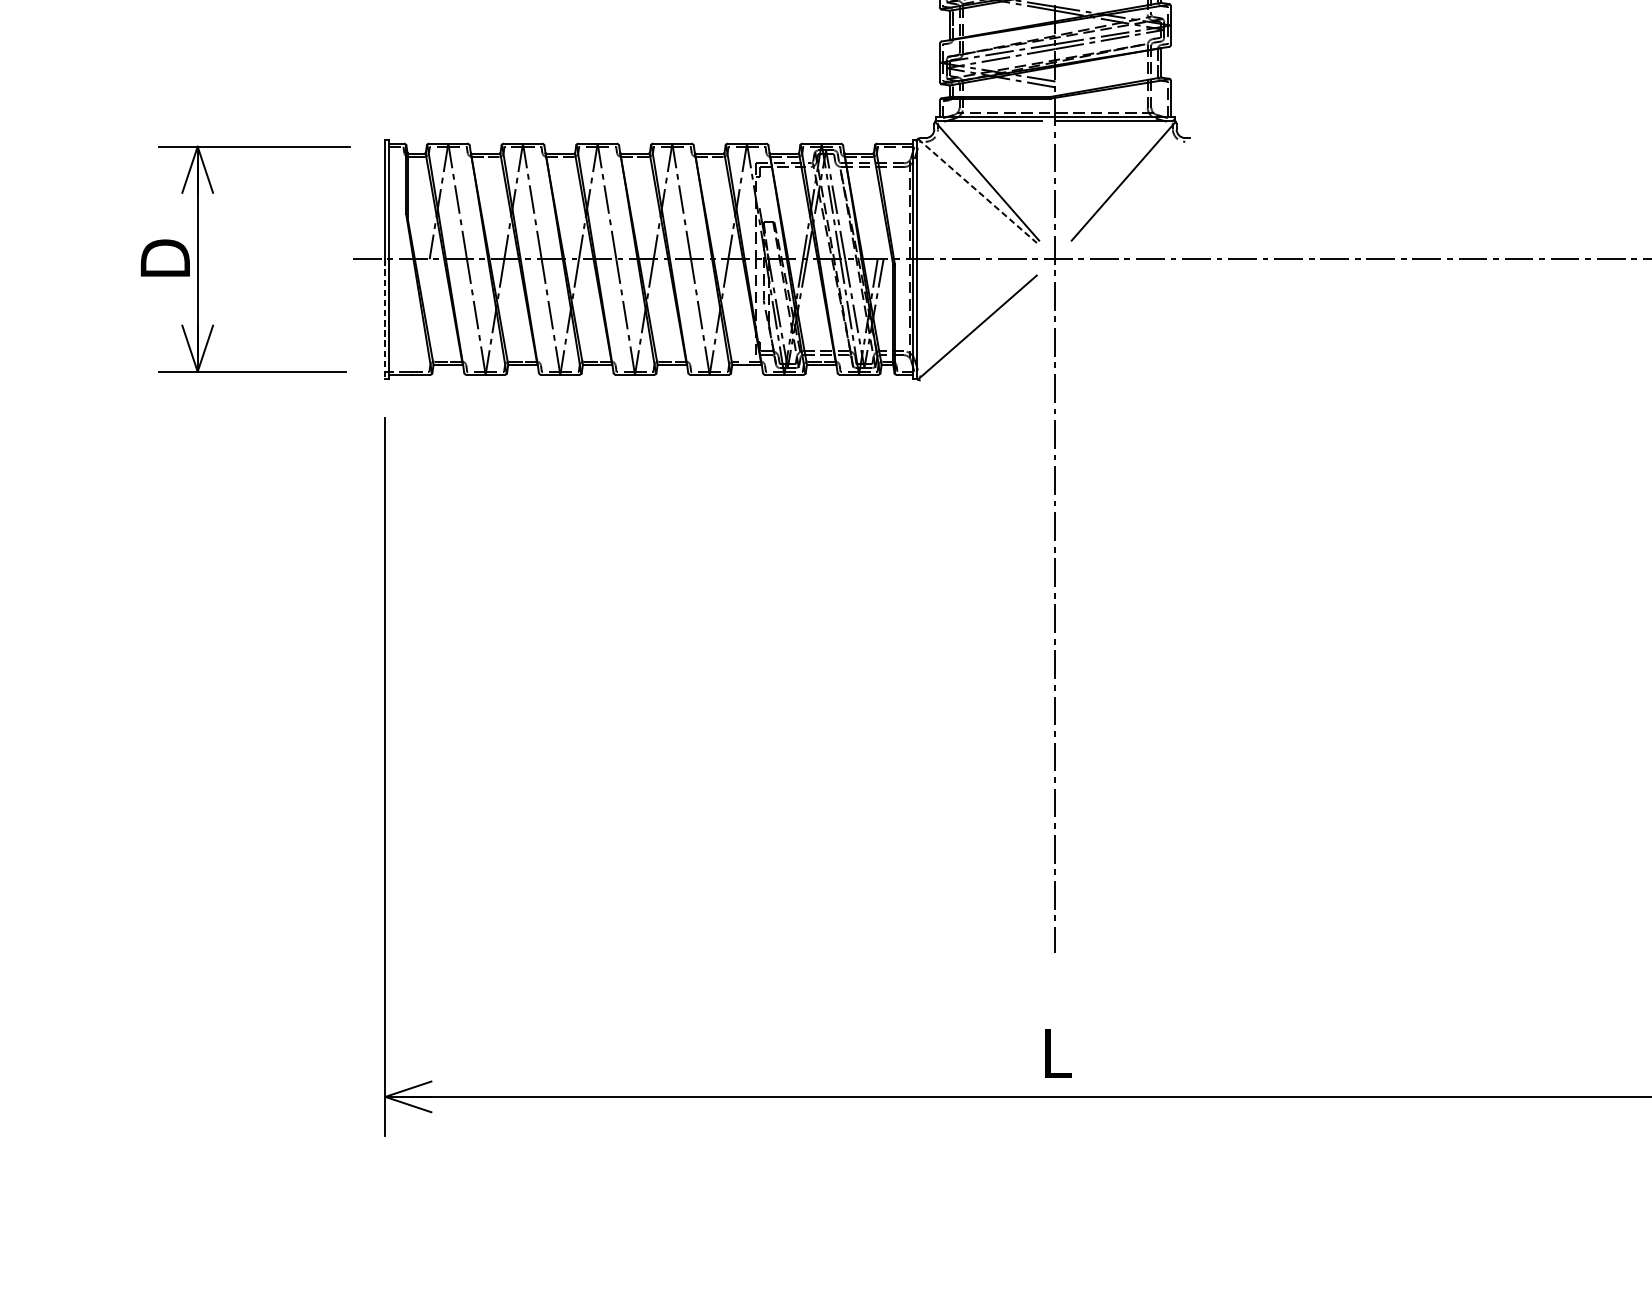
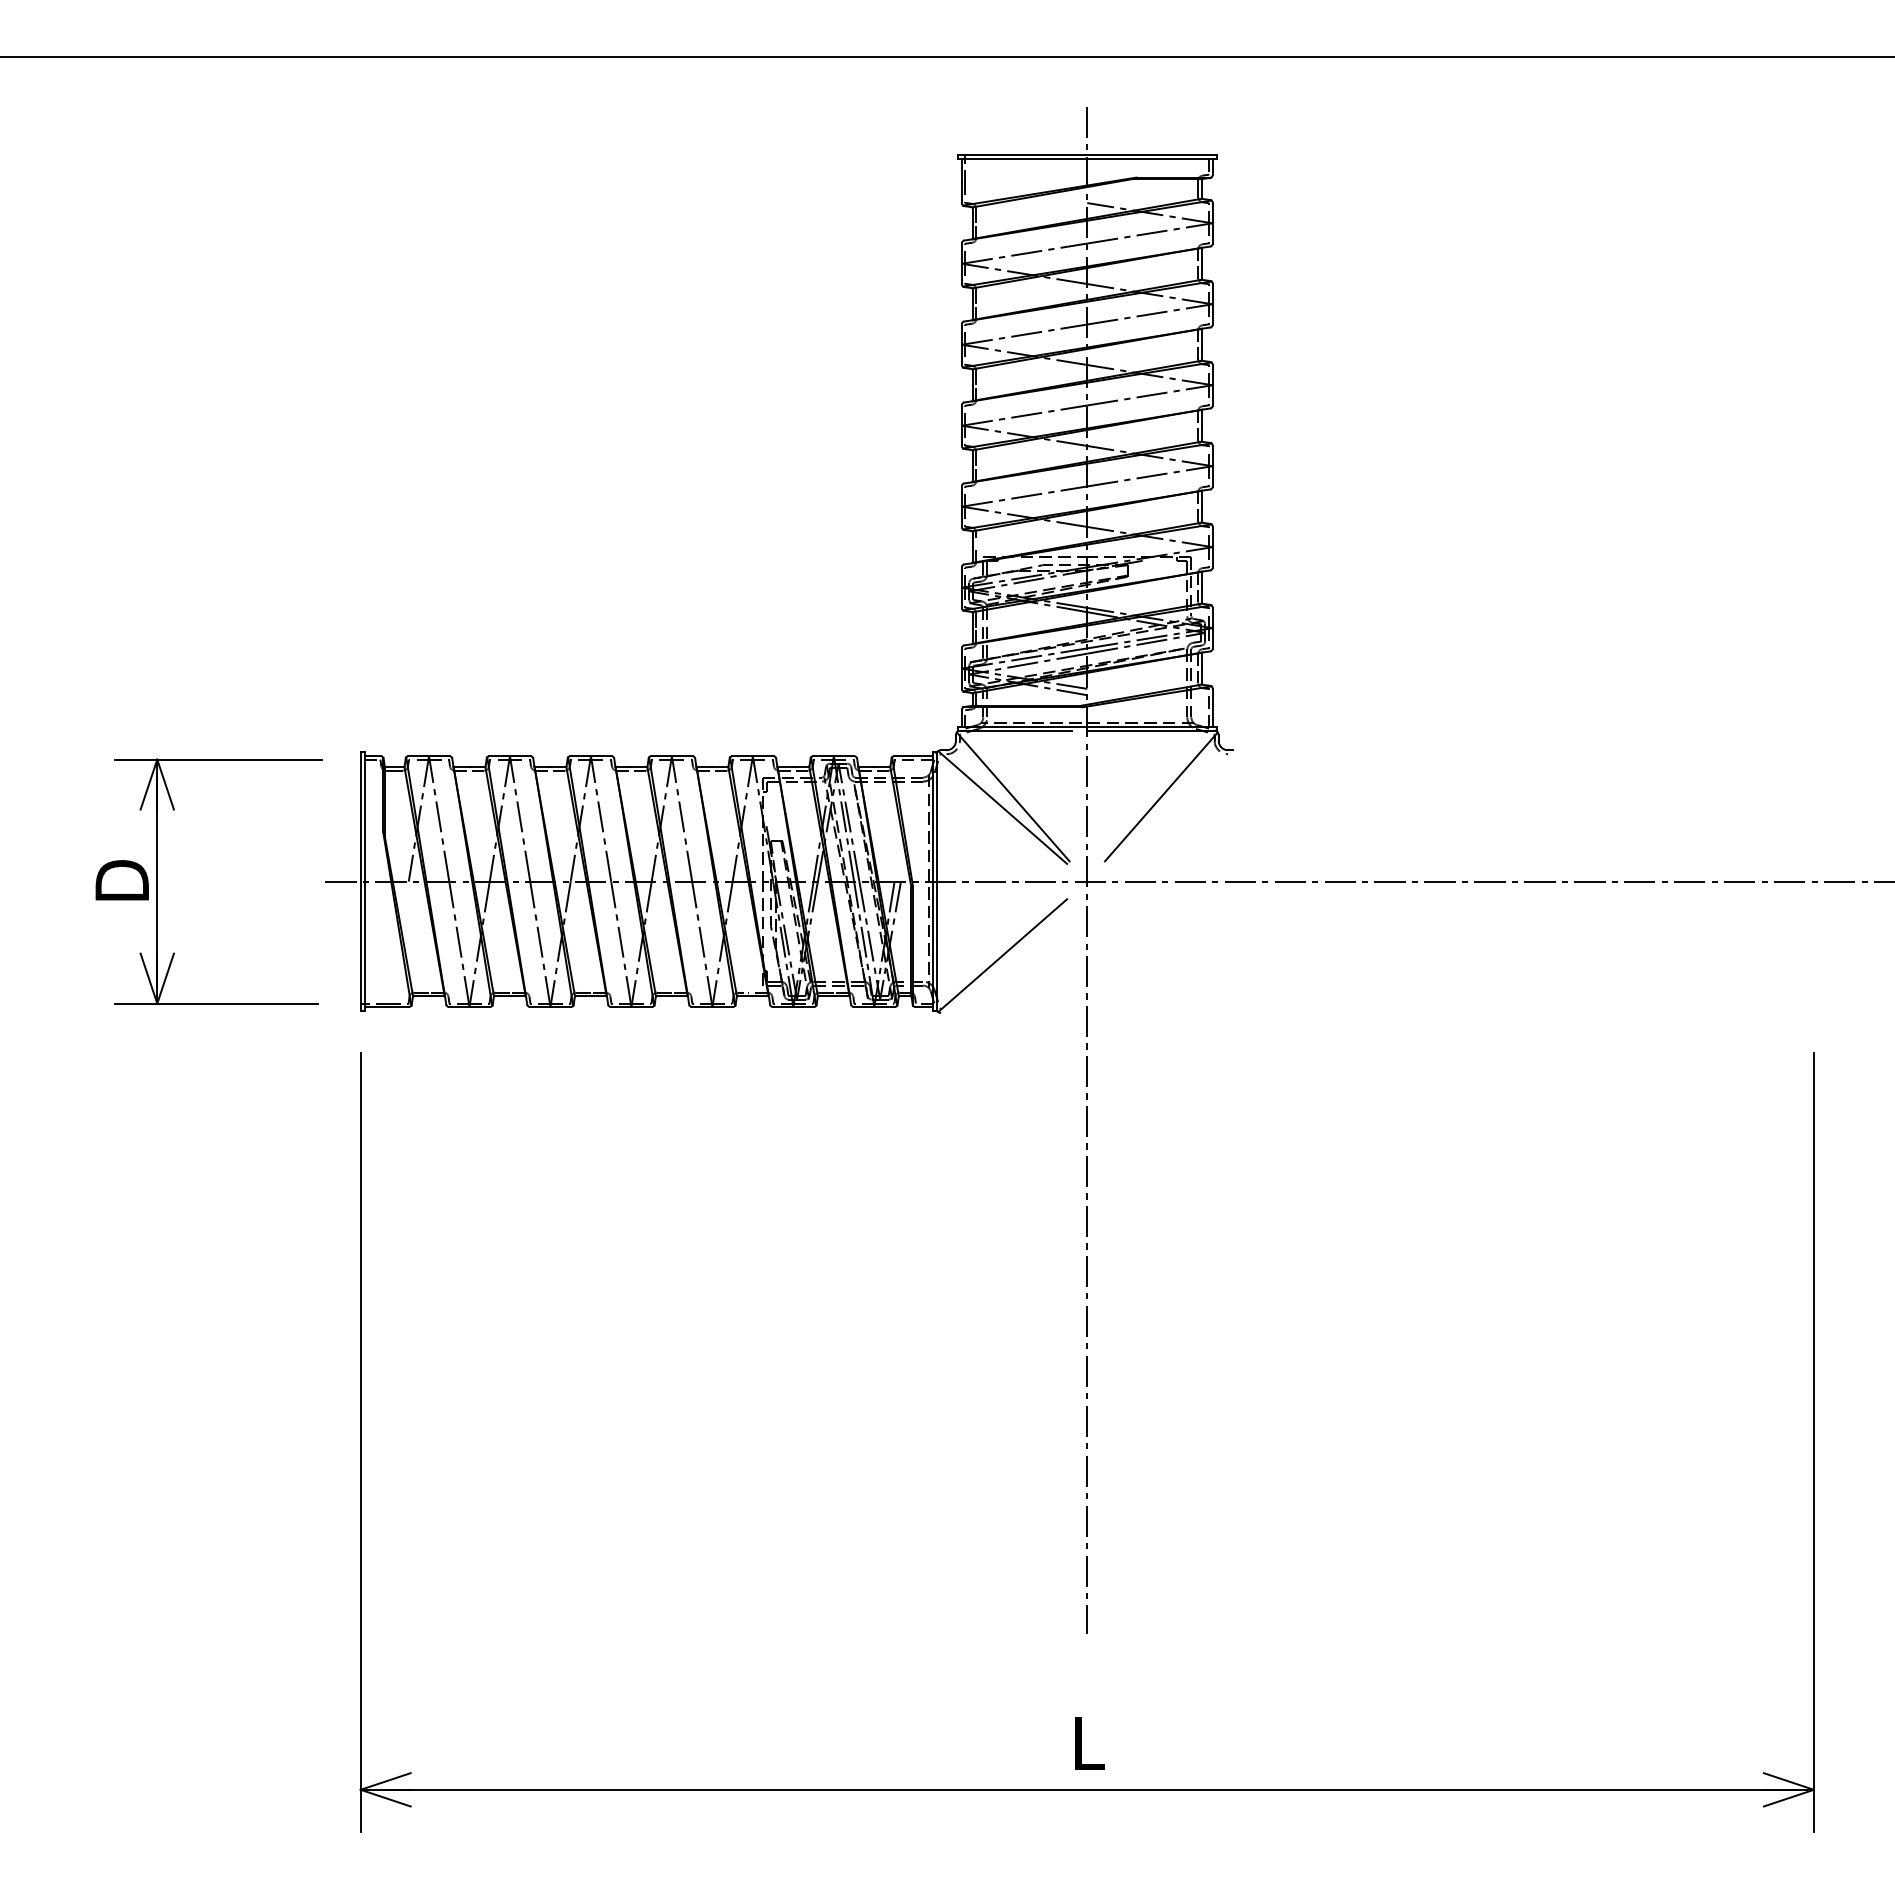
line: (977, 190) -> (1002, 807), dashed -> solid
line: (385, 319) -> (360, 946), dashed -> solid

